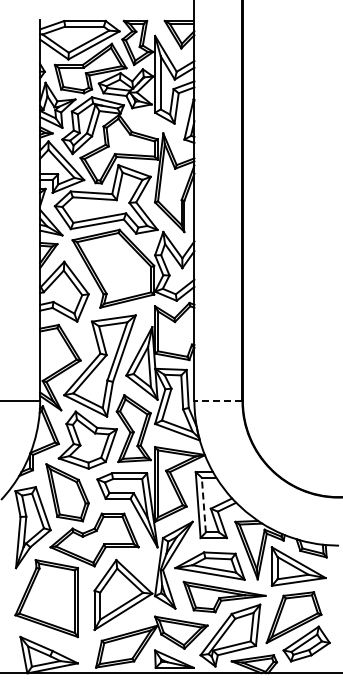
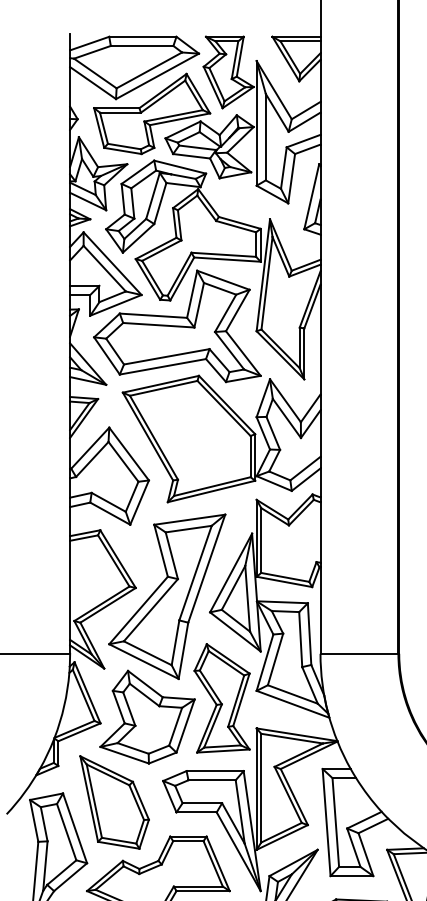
line: (217, 401) -> (357, 654), dashed -> solid
line: (203, 504) -> (335, 821), dashed -> solid

